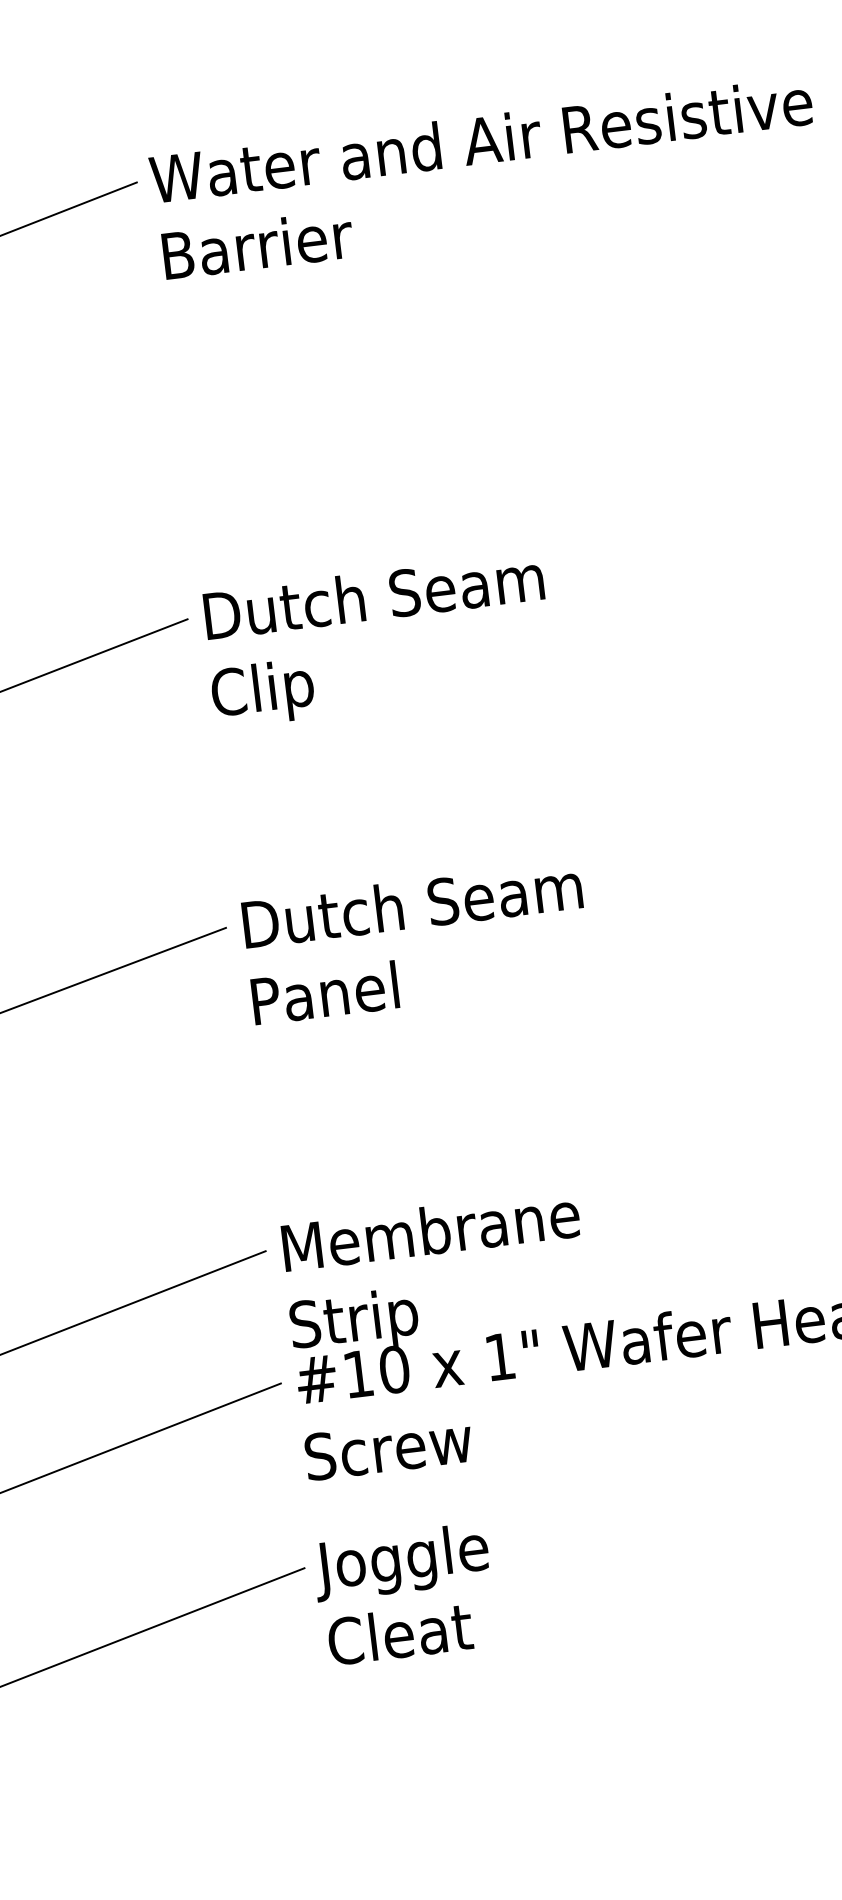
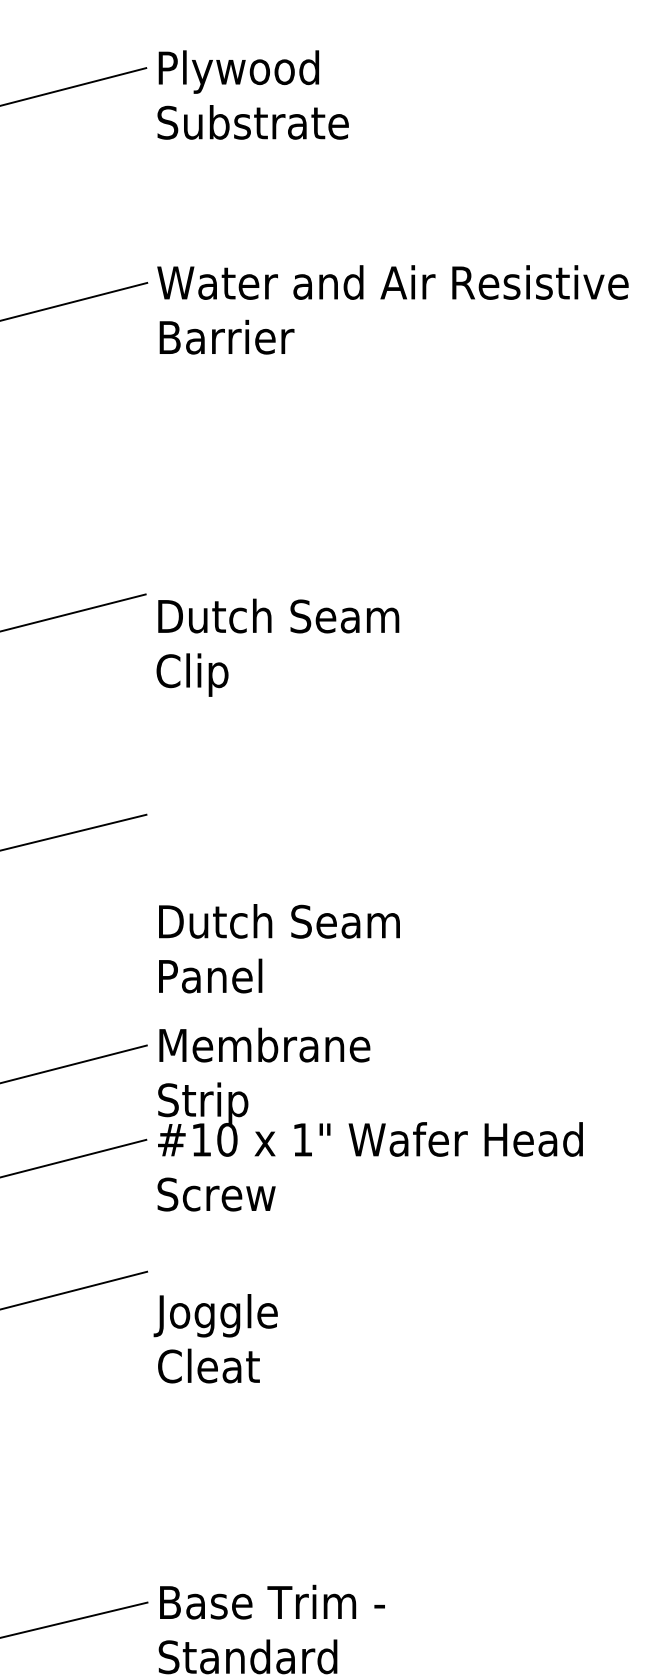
text: (377, 640) -> (277, 647), moved
text: (416, 942) -> (279, 948), moved
text: (404, 1594) -> (215, 1338), moved

